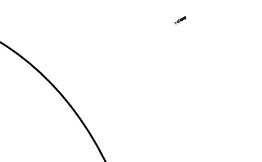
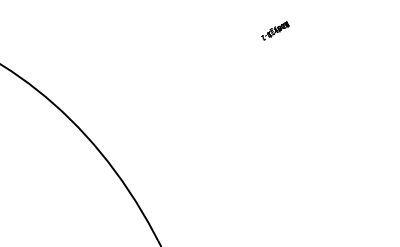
part: (180, 20) -> (275, 31), size x1.6

